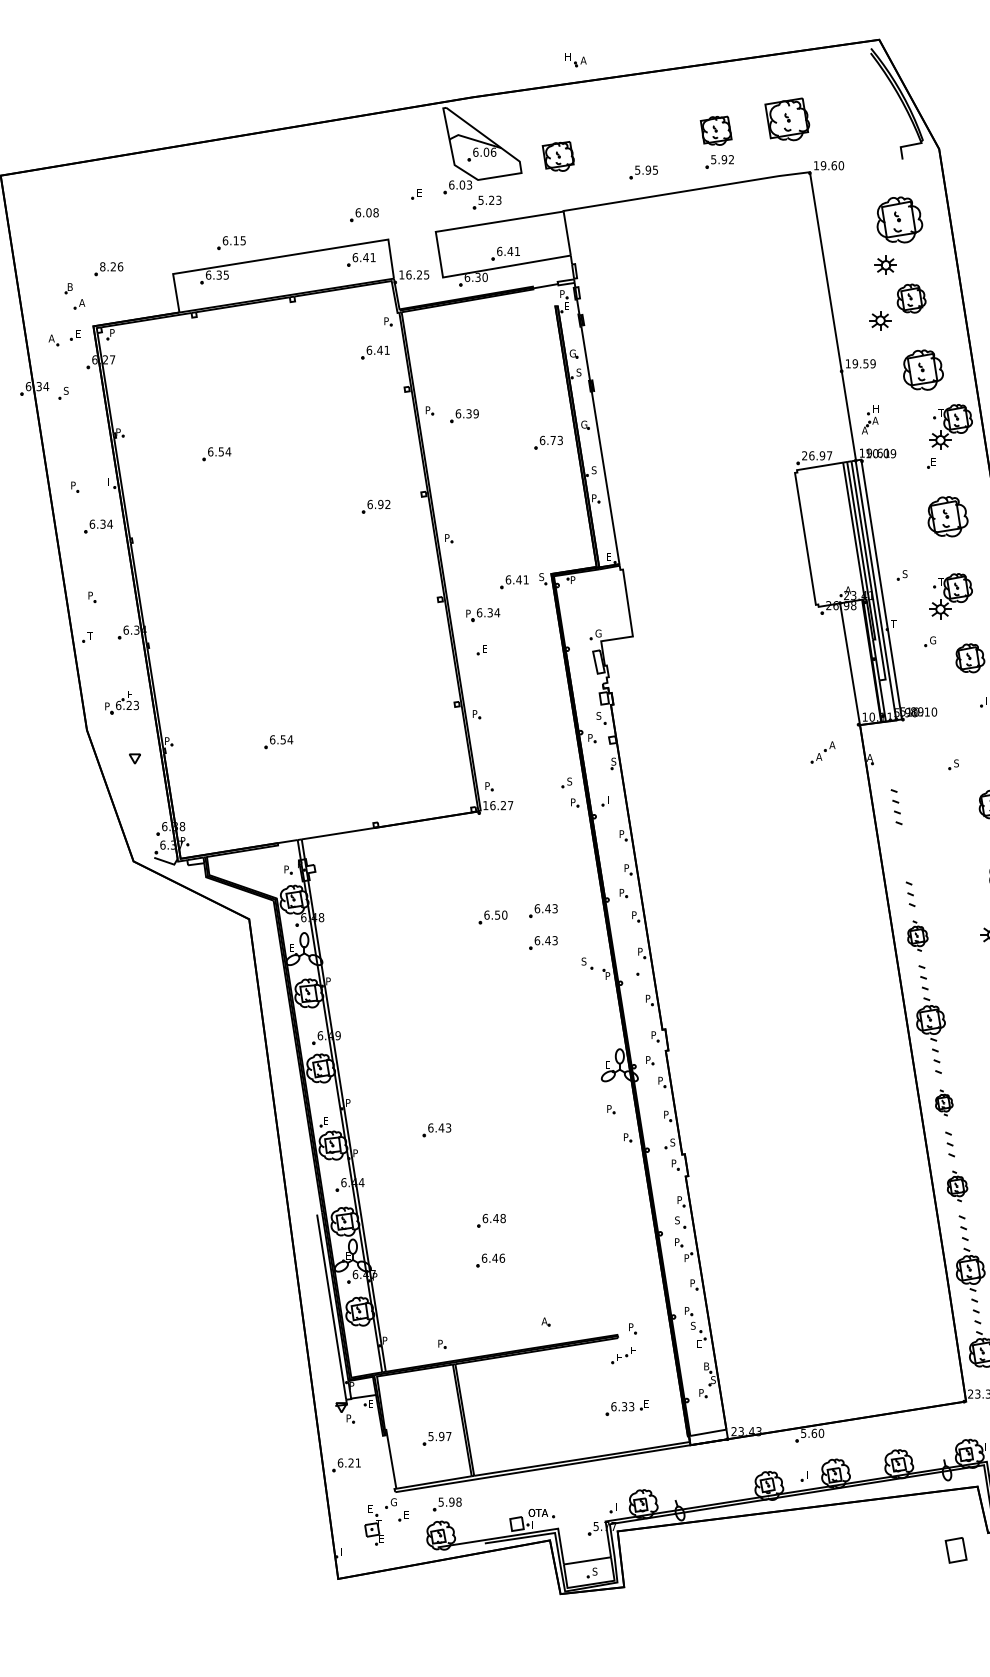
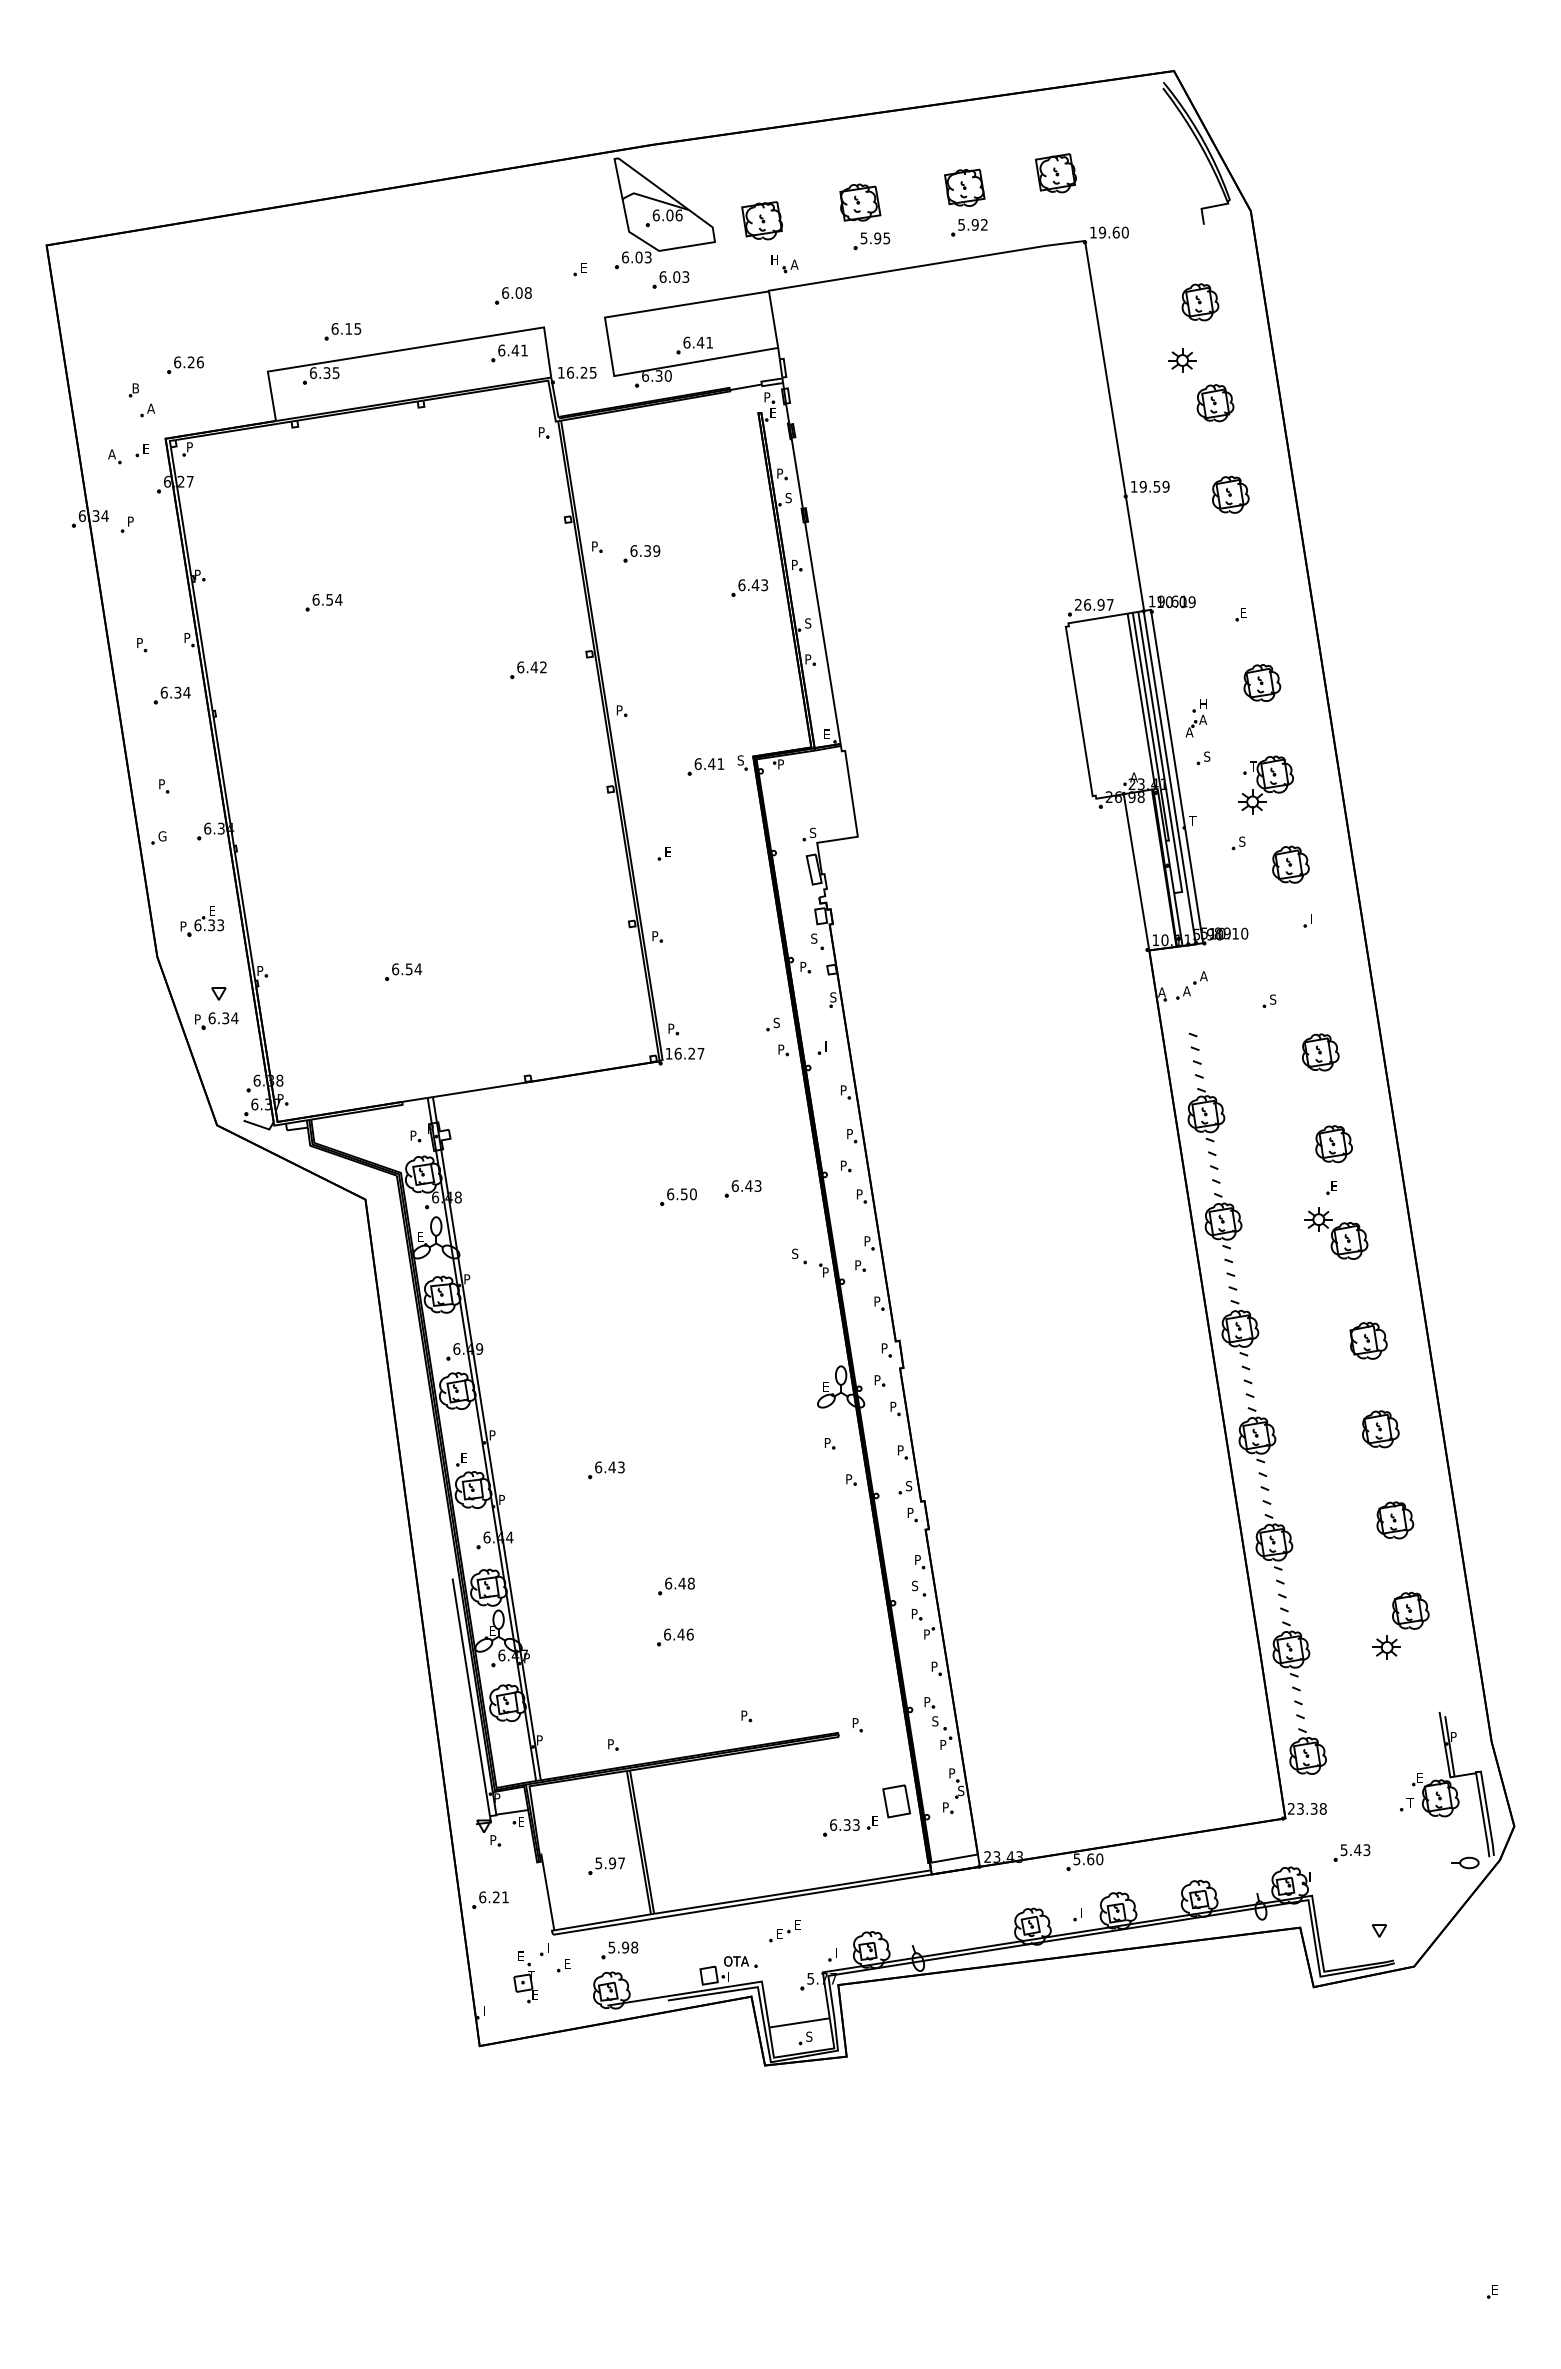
part: (575, 60) -> (784, 264), moved
part: (786, 119) -> (1055, 173), size x0.71
part: (634, 142) -> (860, 202), added
text: (486, 200) -> (669, 277), 5.23 -> 6.03
part: (899, 220) -> (1200, 302), size x0.62
text: (102, 266) -> (177, 362), 8.26 -> 6.26
part: (880, 320) -> (1175, 431), removed
part: (375, 352) -> (527, 472), removed
text: (572, 353) -> (780, 473), G -> P
part: (923, 369) -> (1230, 494), size x0.71
text: (66, 390) -> (130, 521), S -> P
part: (870, 419) -> (1196, 718), moved
text: (584, 424) -> (795, 564), G -> P
part: (950, 426) -> (1265, 567), removed
text: (553, 439) -> (755, 584), 6.73 -> 6.43
text: (110, 481) -> (187, 637), I -> P
text: (380, 504) -> (534, 667), 6.92 -> 6.42
part: (948, 516) -> (1262, 682), size x0.71
part: (483, 614) -> (216, 1020), moved
text: (598, 633) -> (813, 832), G -> S
text: (91, 636) -> (162, 836), T -> G
text: (932, 640) -> (1242, 841), G -> S
text: (129, 705) -> (211, 925), 6.23 -> 6.33
part: (822, 752) -> (1191, 985), moved
part: (904, 853) -> (1206, 1115), added
part: (917, 936) -> (1223, 1221), size x1.43
part: (543, 942) -> (742, 1229), removed
text: (632, 970) -> (857, 1265), T -> P
part: (944, 1103) -> (1257, 1435), size x1.67
part: (957, 1186) -> (1274, 1542), size x1.43
text: (544, 1321) -> (744, 1715), A -> P
text: (699, 1343) -> (943, 1744), E -> P
part: (623, 1355) -> (784, 1931), moved
text: (706, 1366) -> (952, 1773), B -> P
text: (394, 1502) -> (551, 1947), G -> I
part: (956, 1550) -> (896, 1801), moved

